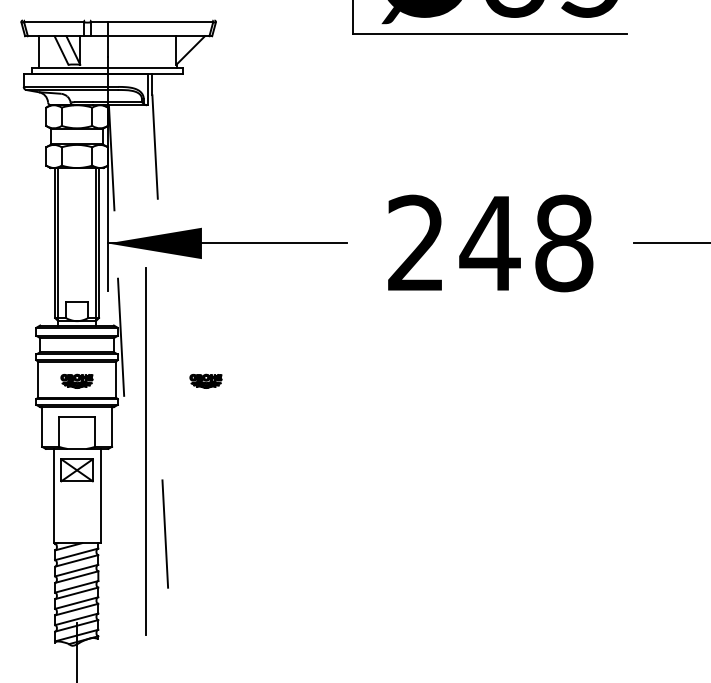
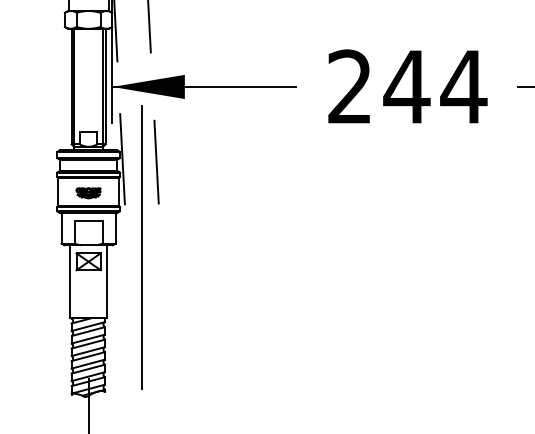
text: (563, 243) -> (463, 86), 248 -> 244
part: (205, 380) -> (187, 192), removed
line: (164, 533) -> (156, 161), moved

